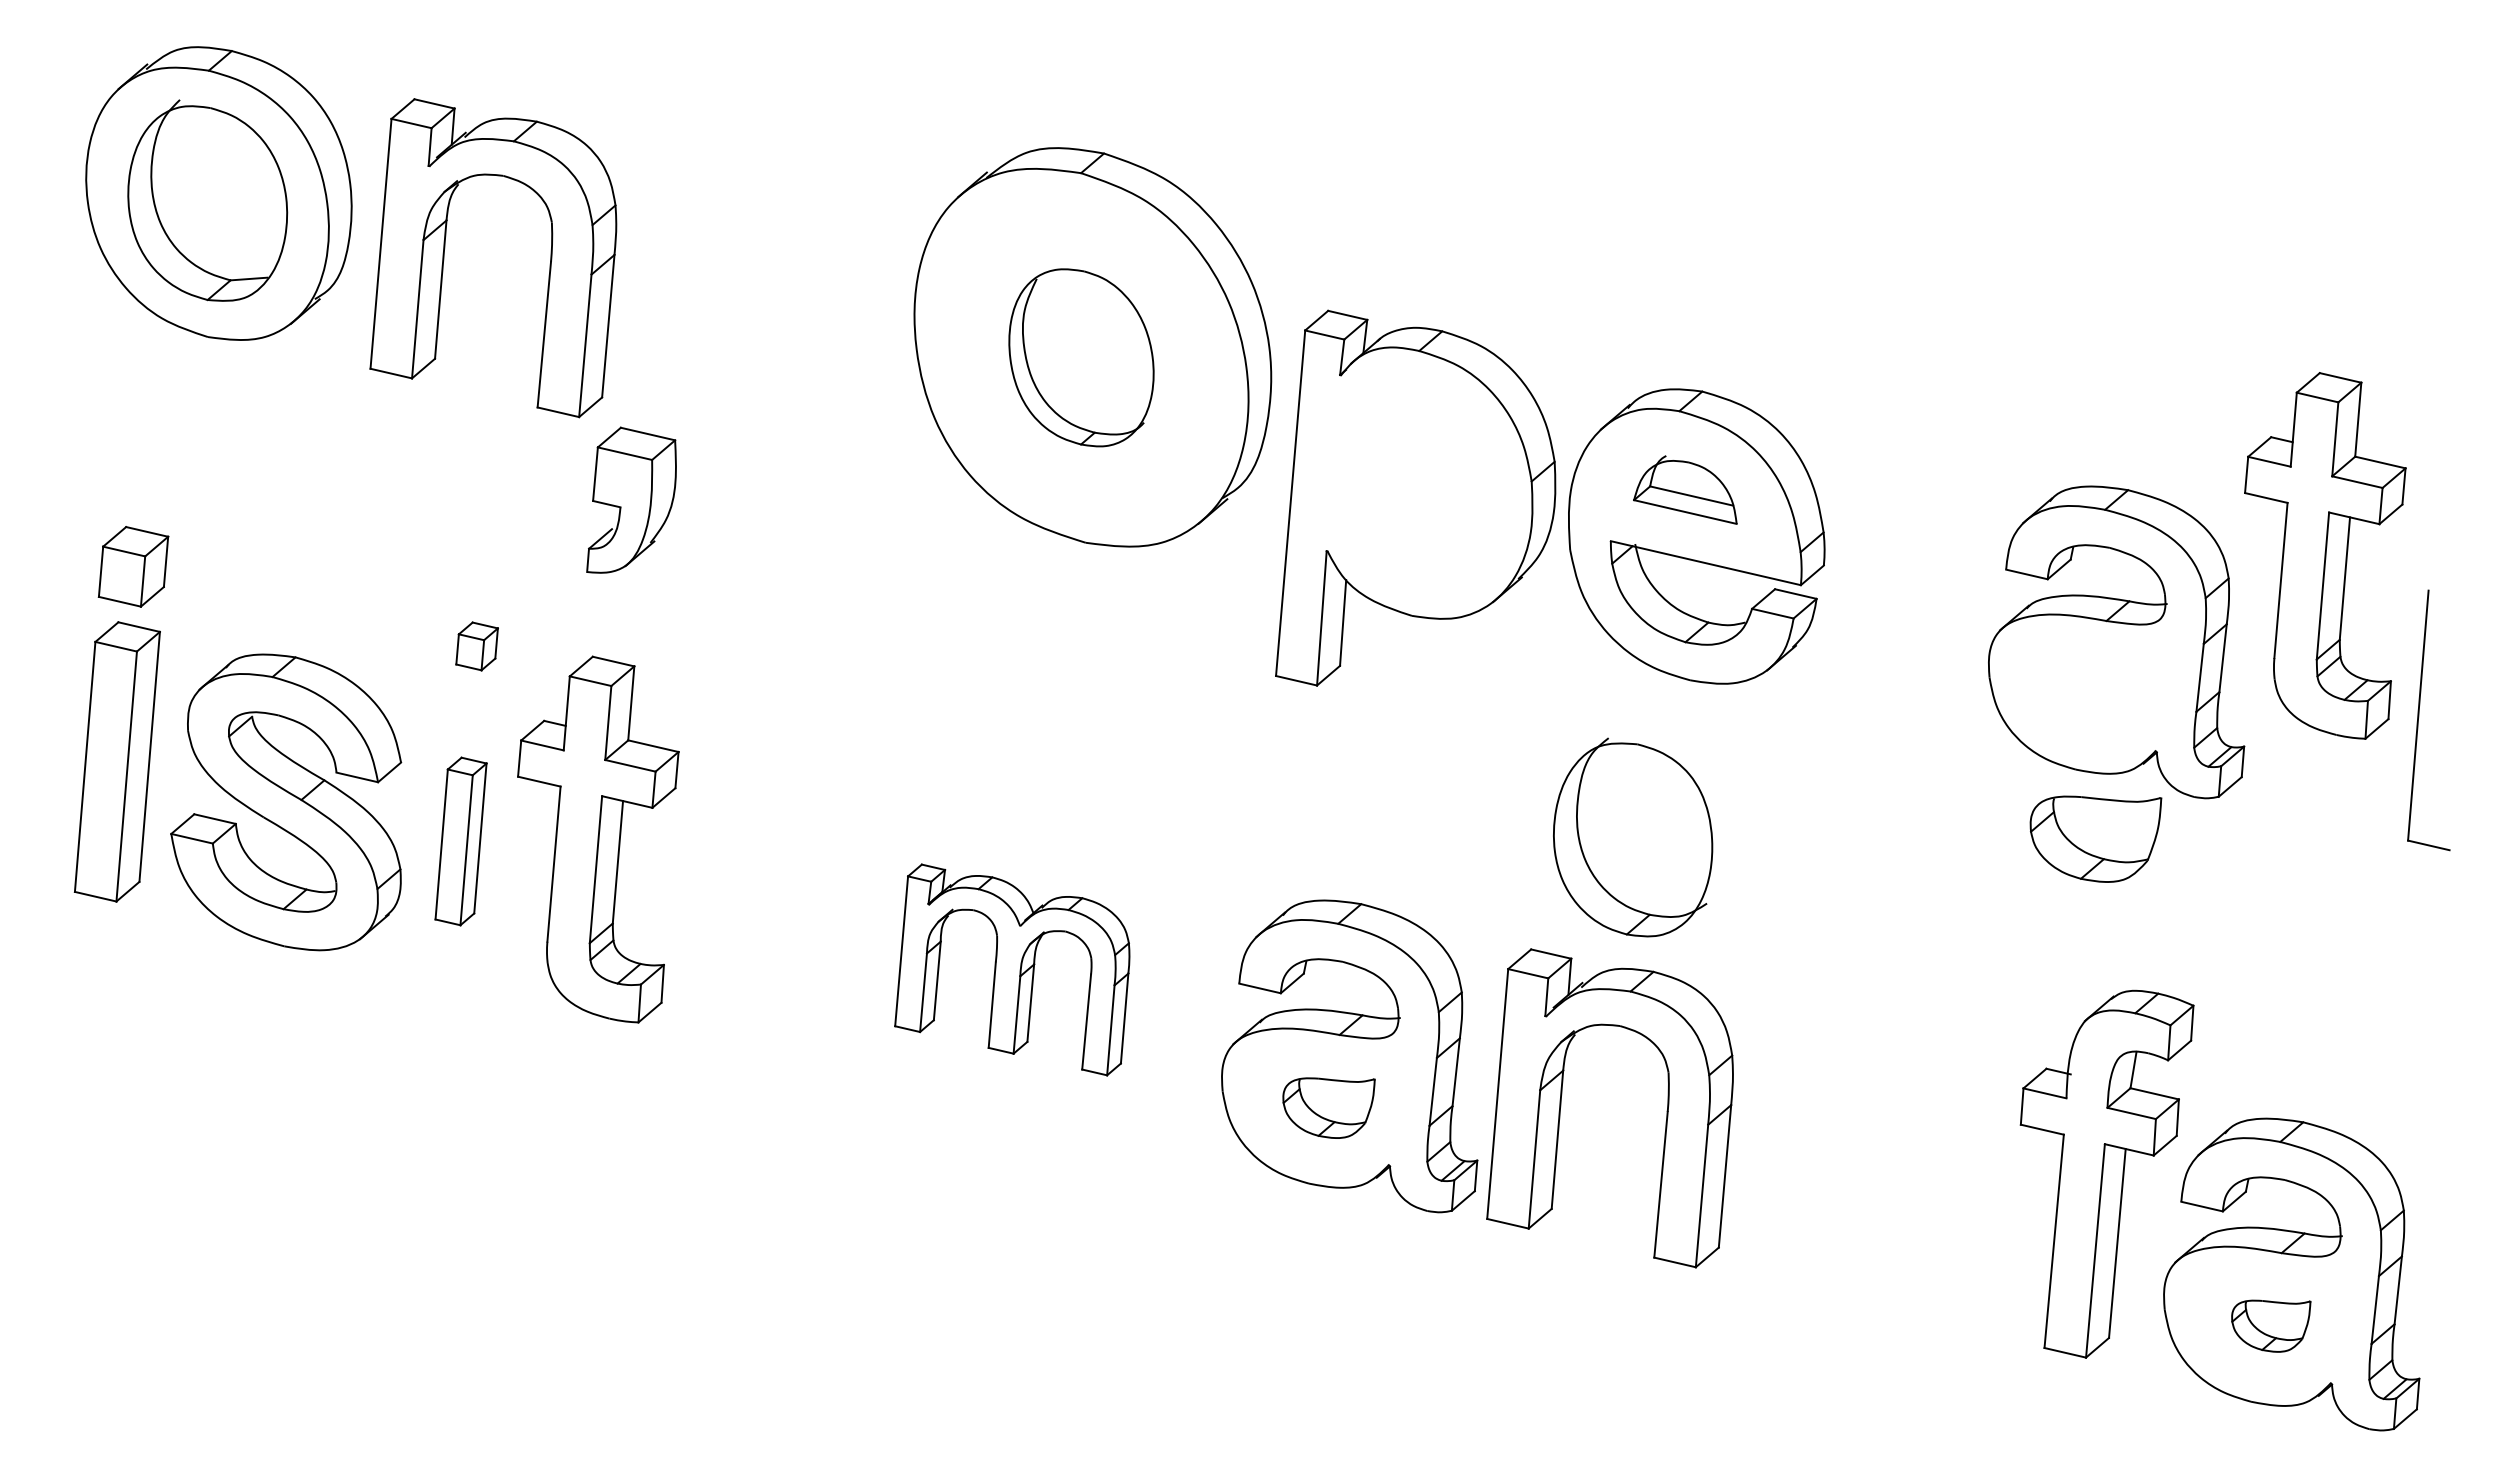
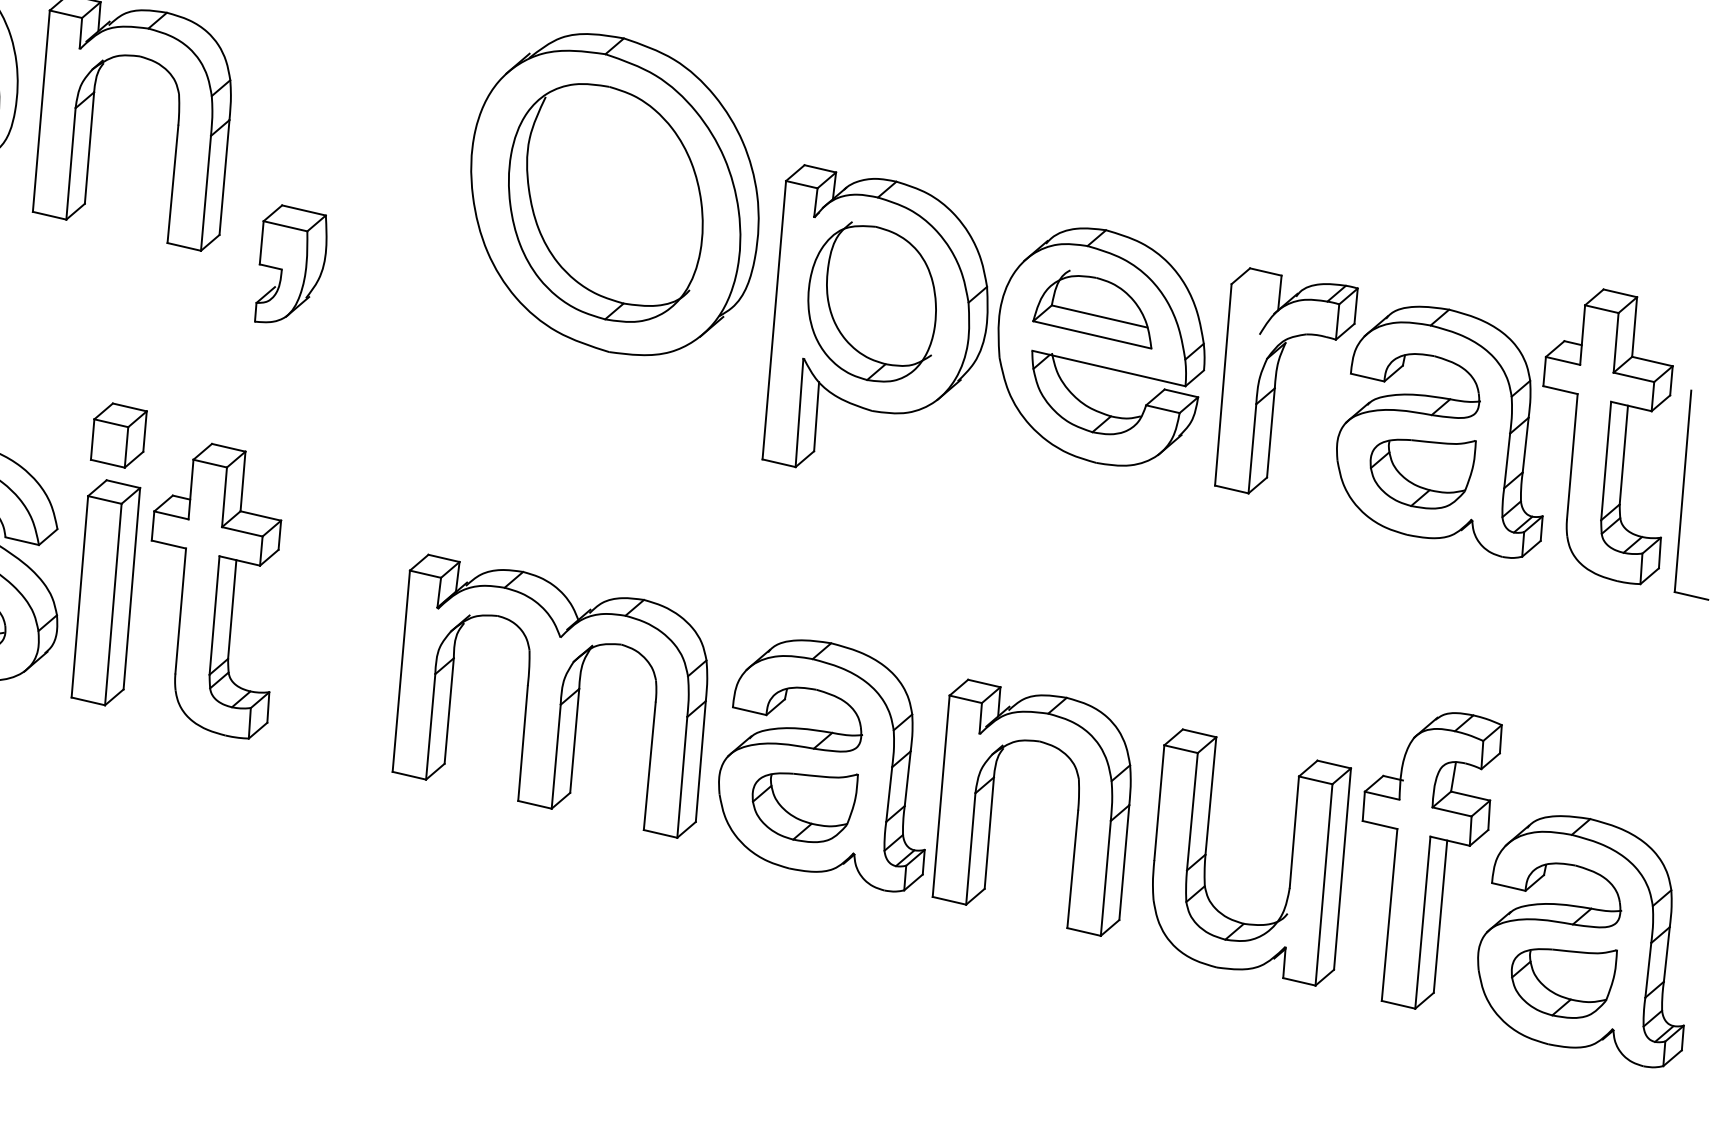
part: (1081, 357) -> (605, 202), size x1.67
part: (1685, 489) -> (1092, 309), size x1.43
part: (631, 499) -> (290, 263), moved
part: (2325, 555) -> (1608, 436), moved
part: (1913, 578) -> (1276, 380), added
part: (476, 646) -> (118, 435), size x1.67
part: (1633, 837) -> (872, 301), moved
part: (2095, 838) -> (1422, 473), moved
part: (460, 841) -> (105, 592), size x1.67
part: (1012, 969) -> (550, 695), size x1.67
part: (1328, 1107) -> (804, 807), size x1.43
part: (1931, 1177) -> (1290, 863), added
part: (2271, 1325) -> (1564, 982), size x1.67

